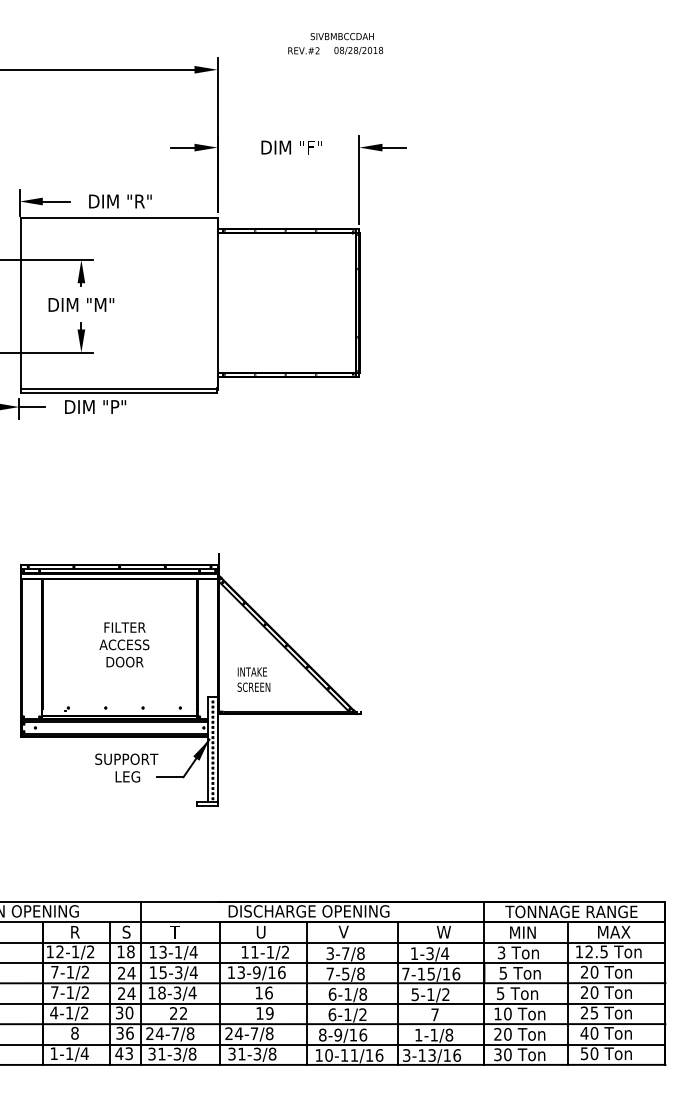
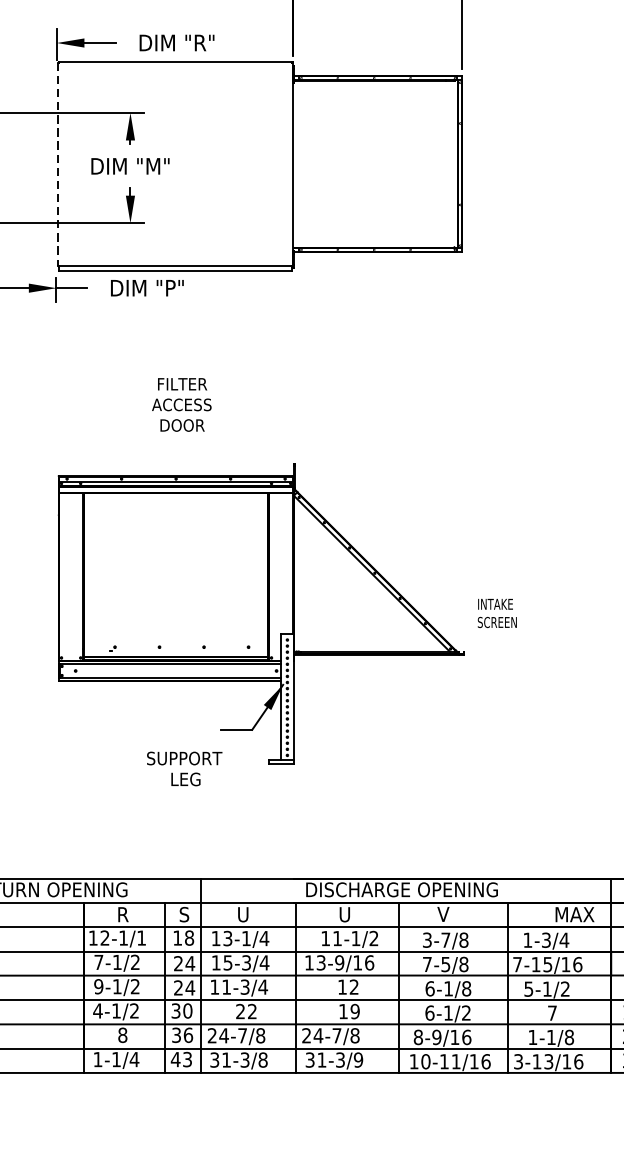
line: (20, 303) -> (57, 164), solid -> dashed
text: (124, 644) -> (181, 404), moved
text: (253, 679) -> (496, 613), moved
text: (126, 767) -> (184, 768), moved
text: (175, 932) -> (242, 915), T -> U
text: (453, 932) -> (574, 915), W -> MAX
text: (90, 951) -> (141, 937), 12-1/2 -> 12-1/1
text: (54, 992) -> (98, 986), 7-1/2 -> 9-1/2
text: (161, 992) -> (226, 986), 18-3/4 -> 11-3/4
text: (268, 992) -> (353, 986), 16 -> 12
text: (272, 1053) -> (358, 1059), 31-3/8 -> 31-3/9

